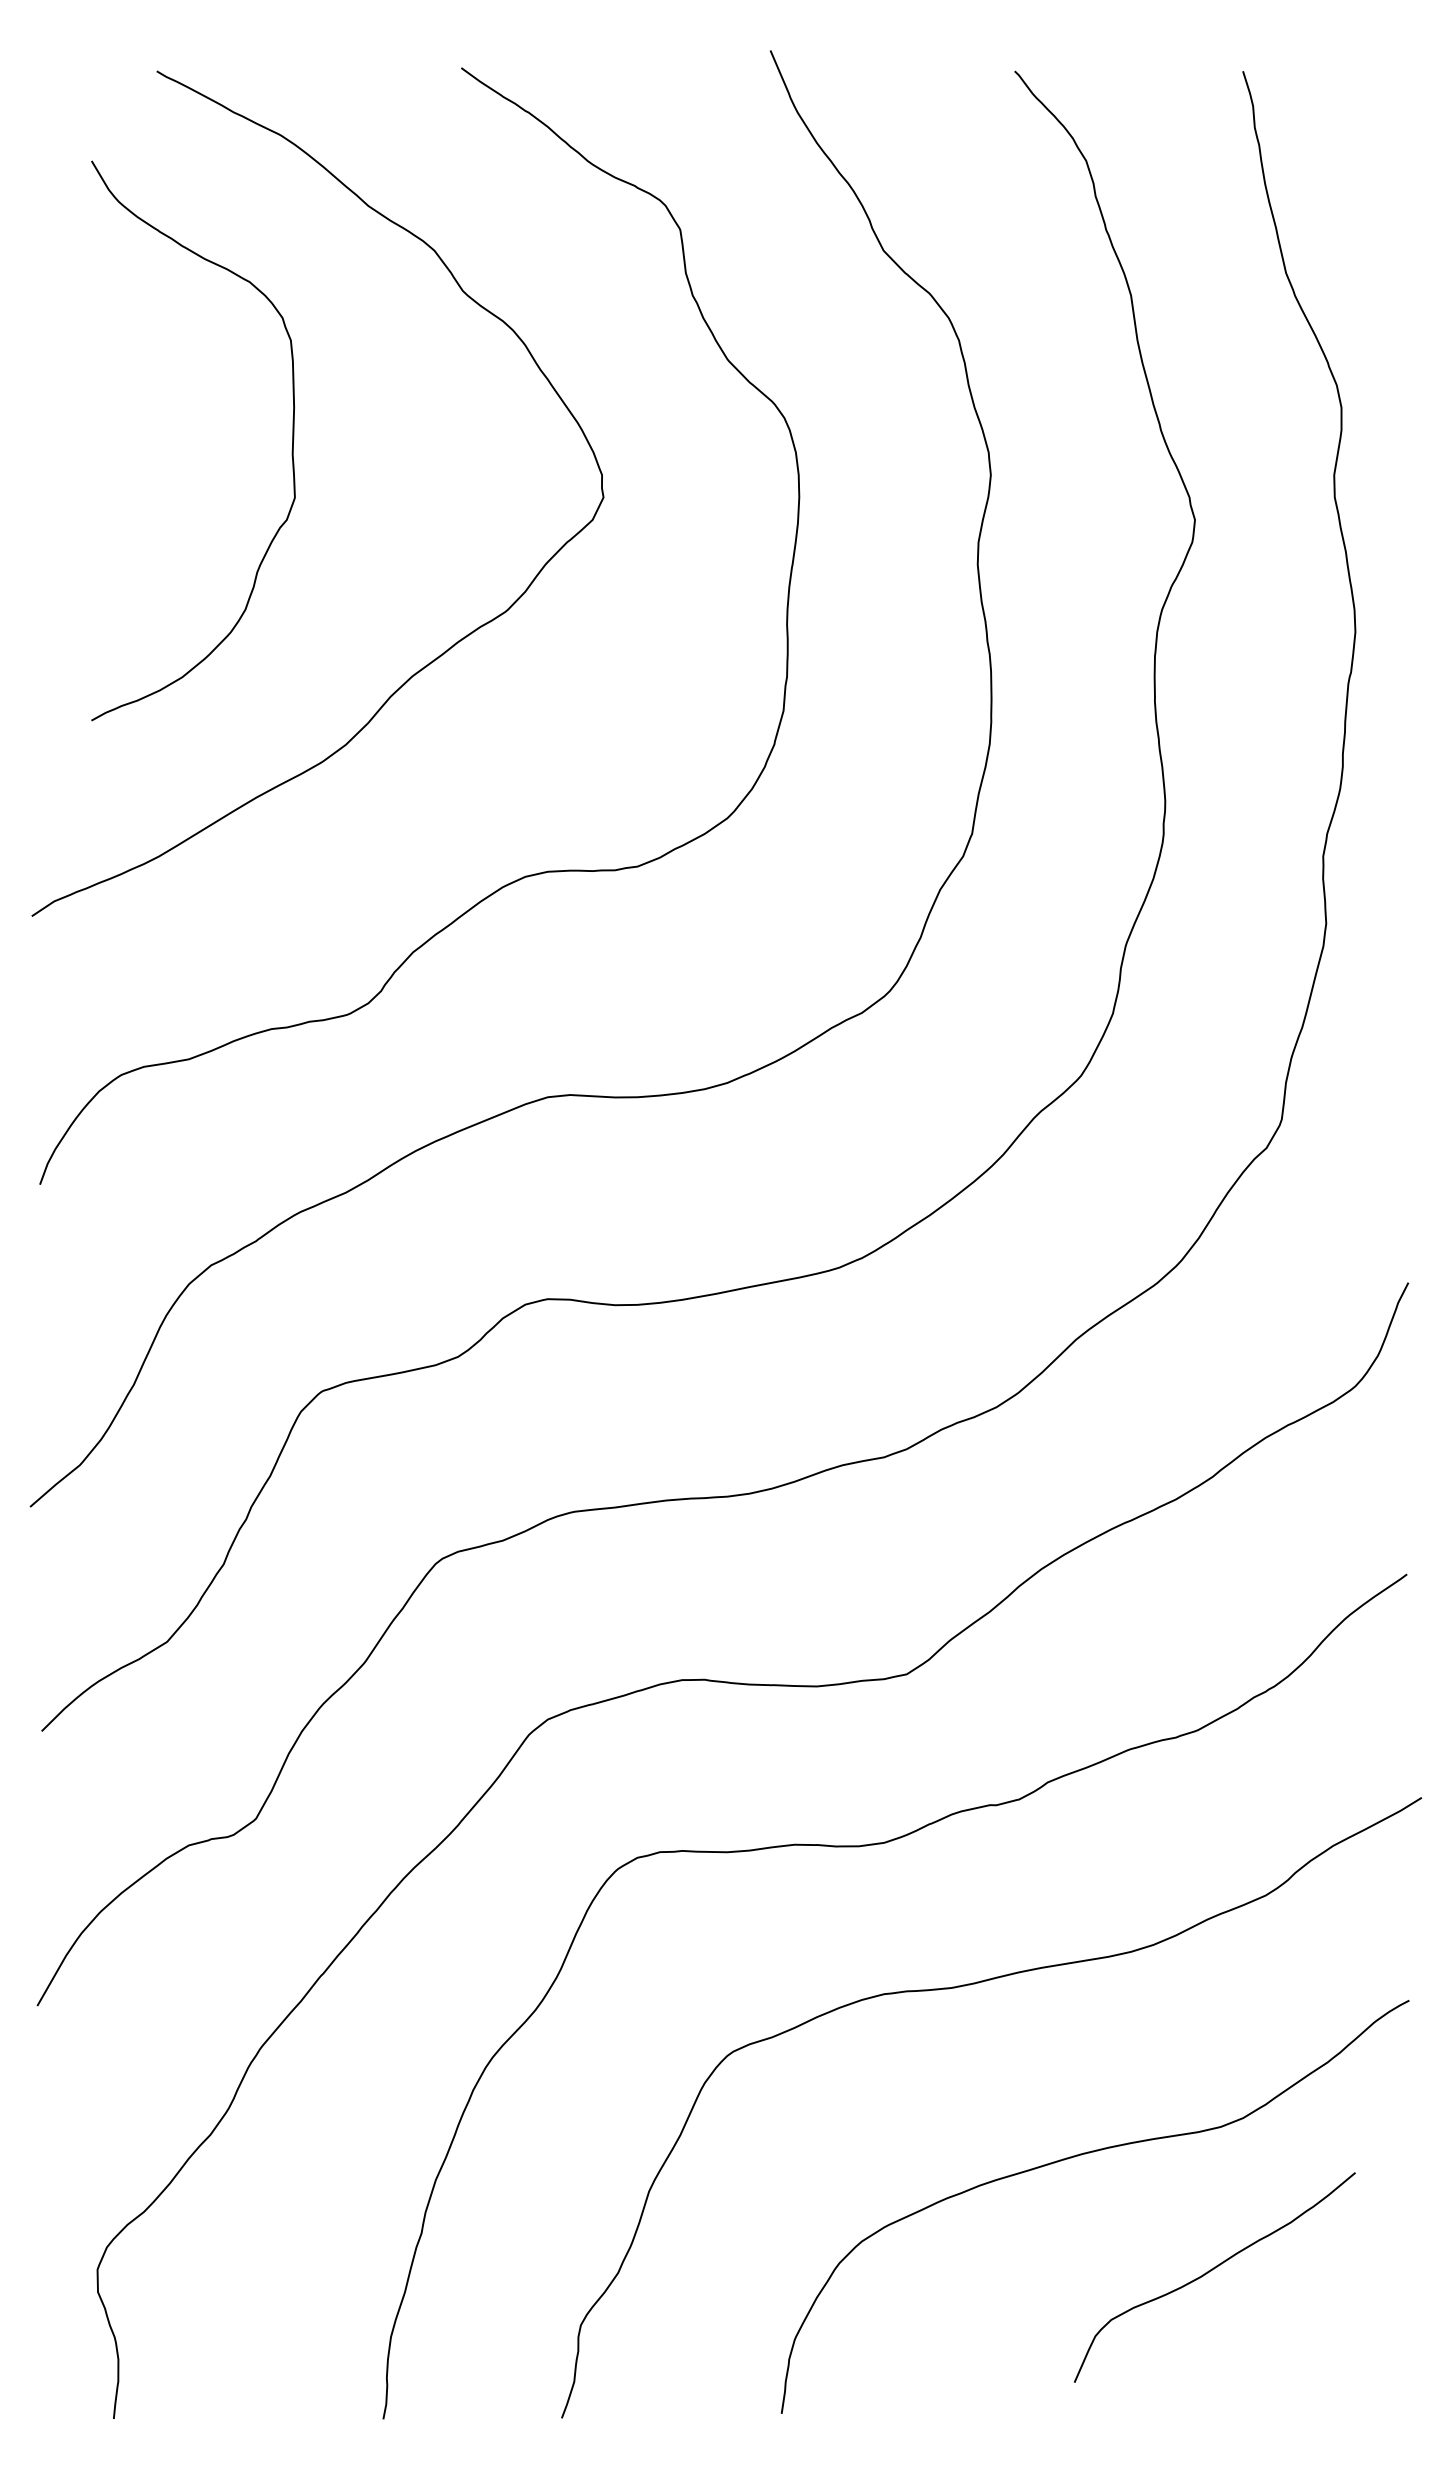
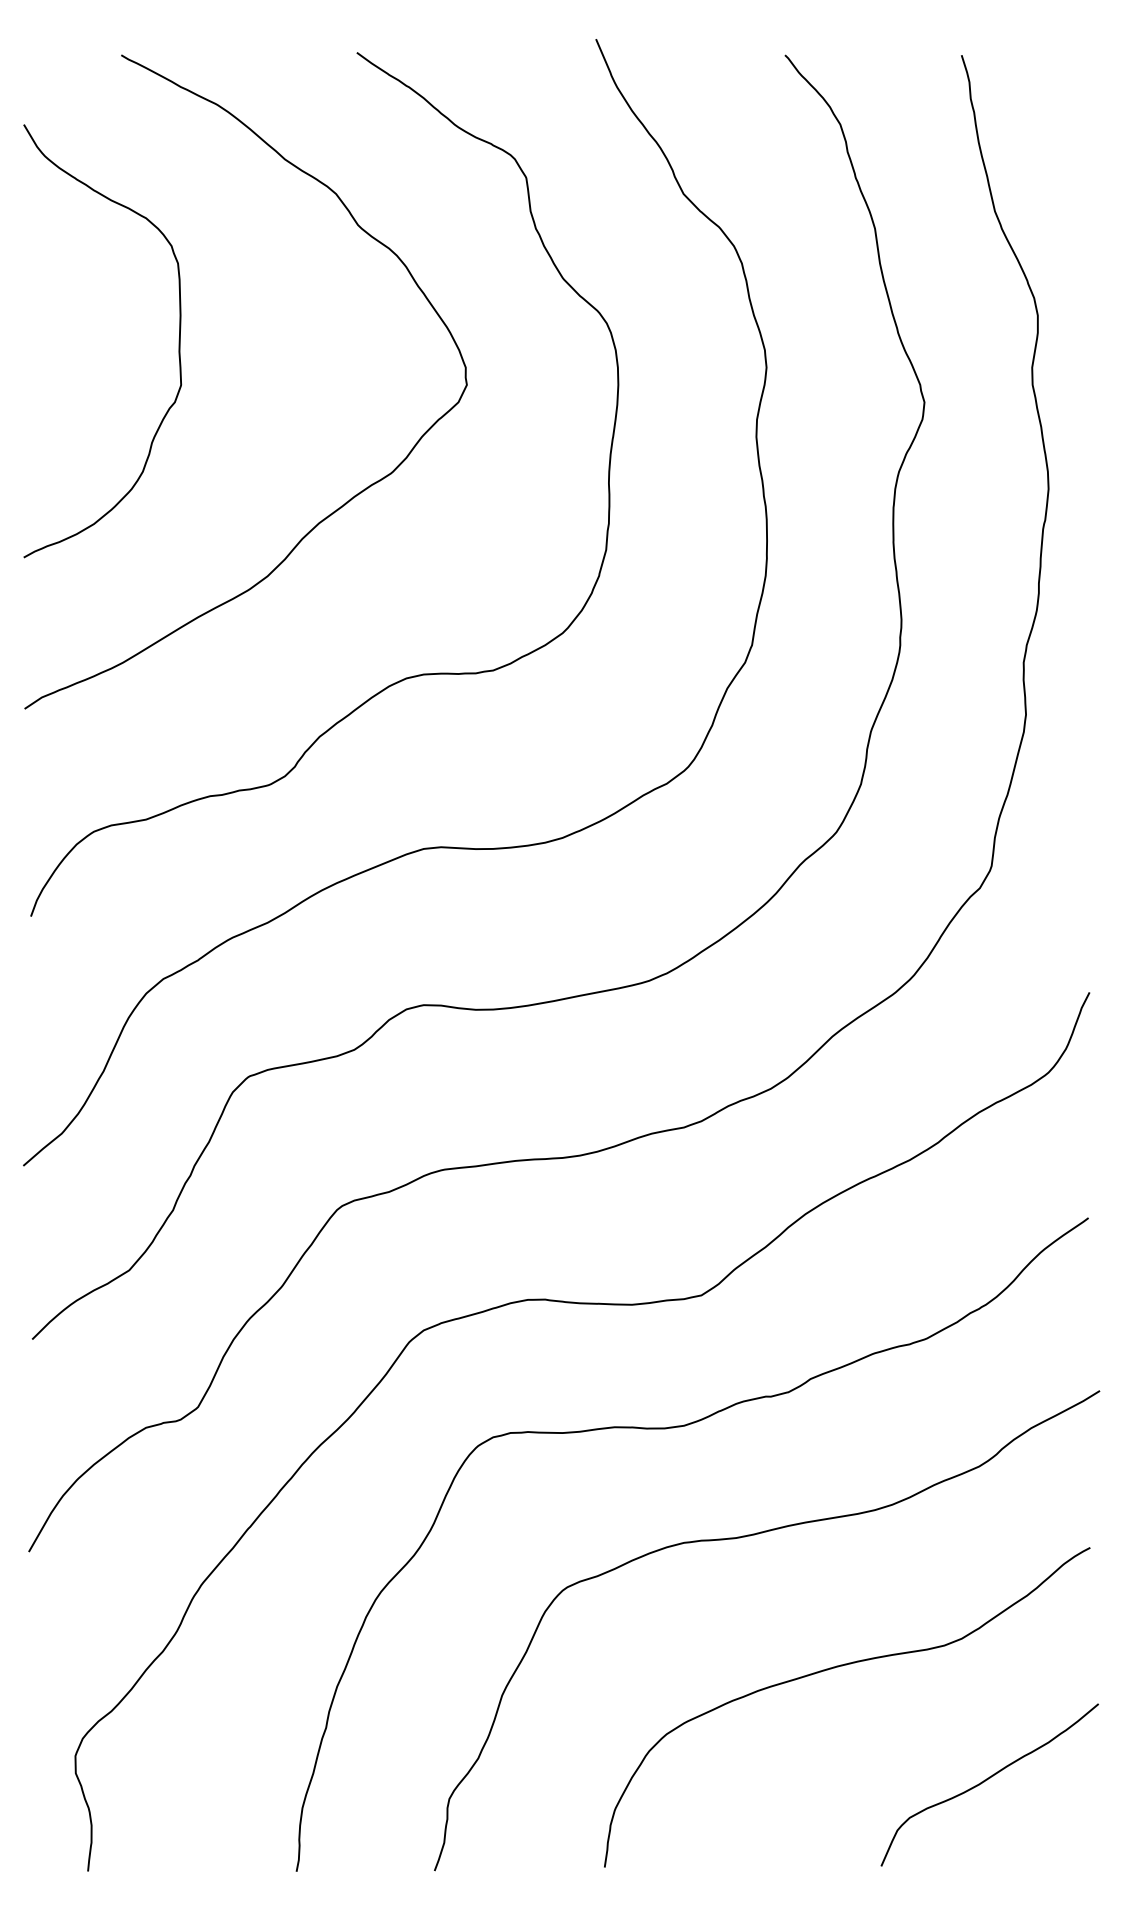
curve: (291, 441) -> (178, 341), moved
curve: (1211, 2271) -> (987, 1780), moved

